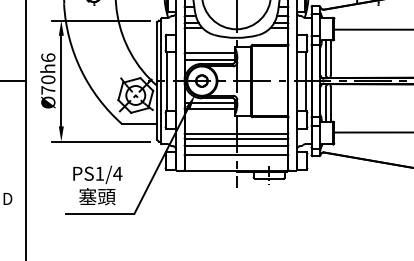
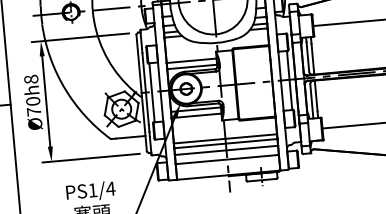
text: (48, 57) -> (31, 79), Ø70h6 -> Ø70h8

